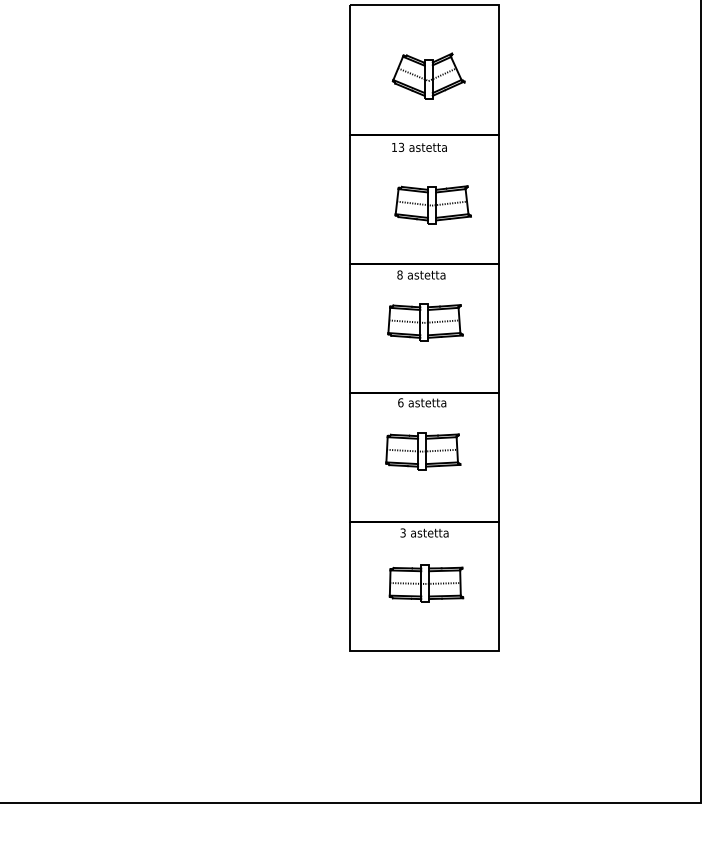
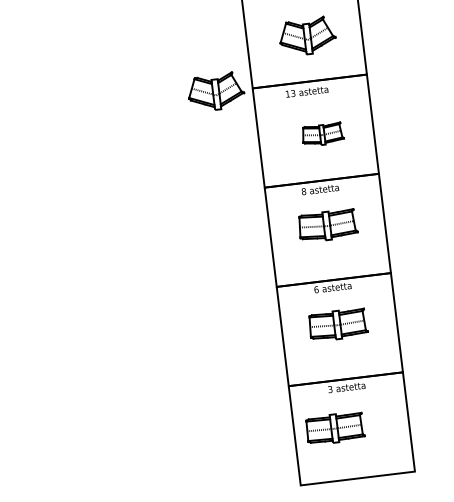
part: (302, 132) -> (215, 91), added
part: (432, 204) -> (322, 134), size x0.7
part: (426, 583) -> (335, 428), moved

